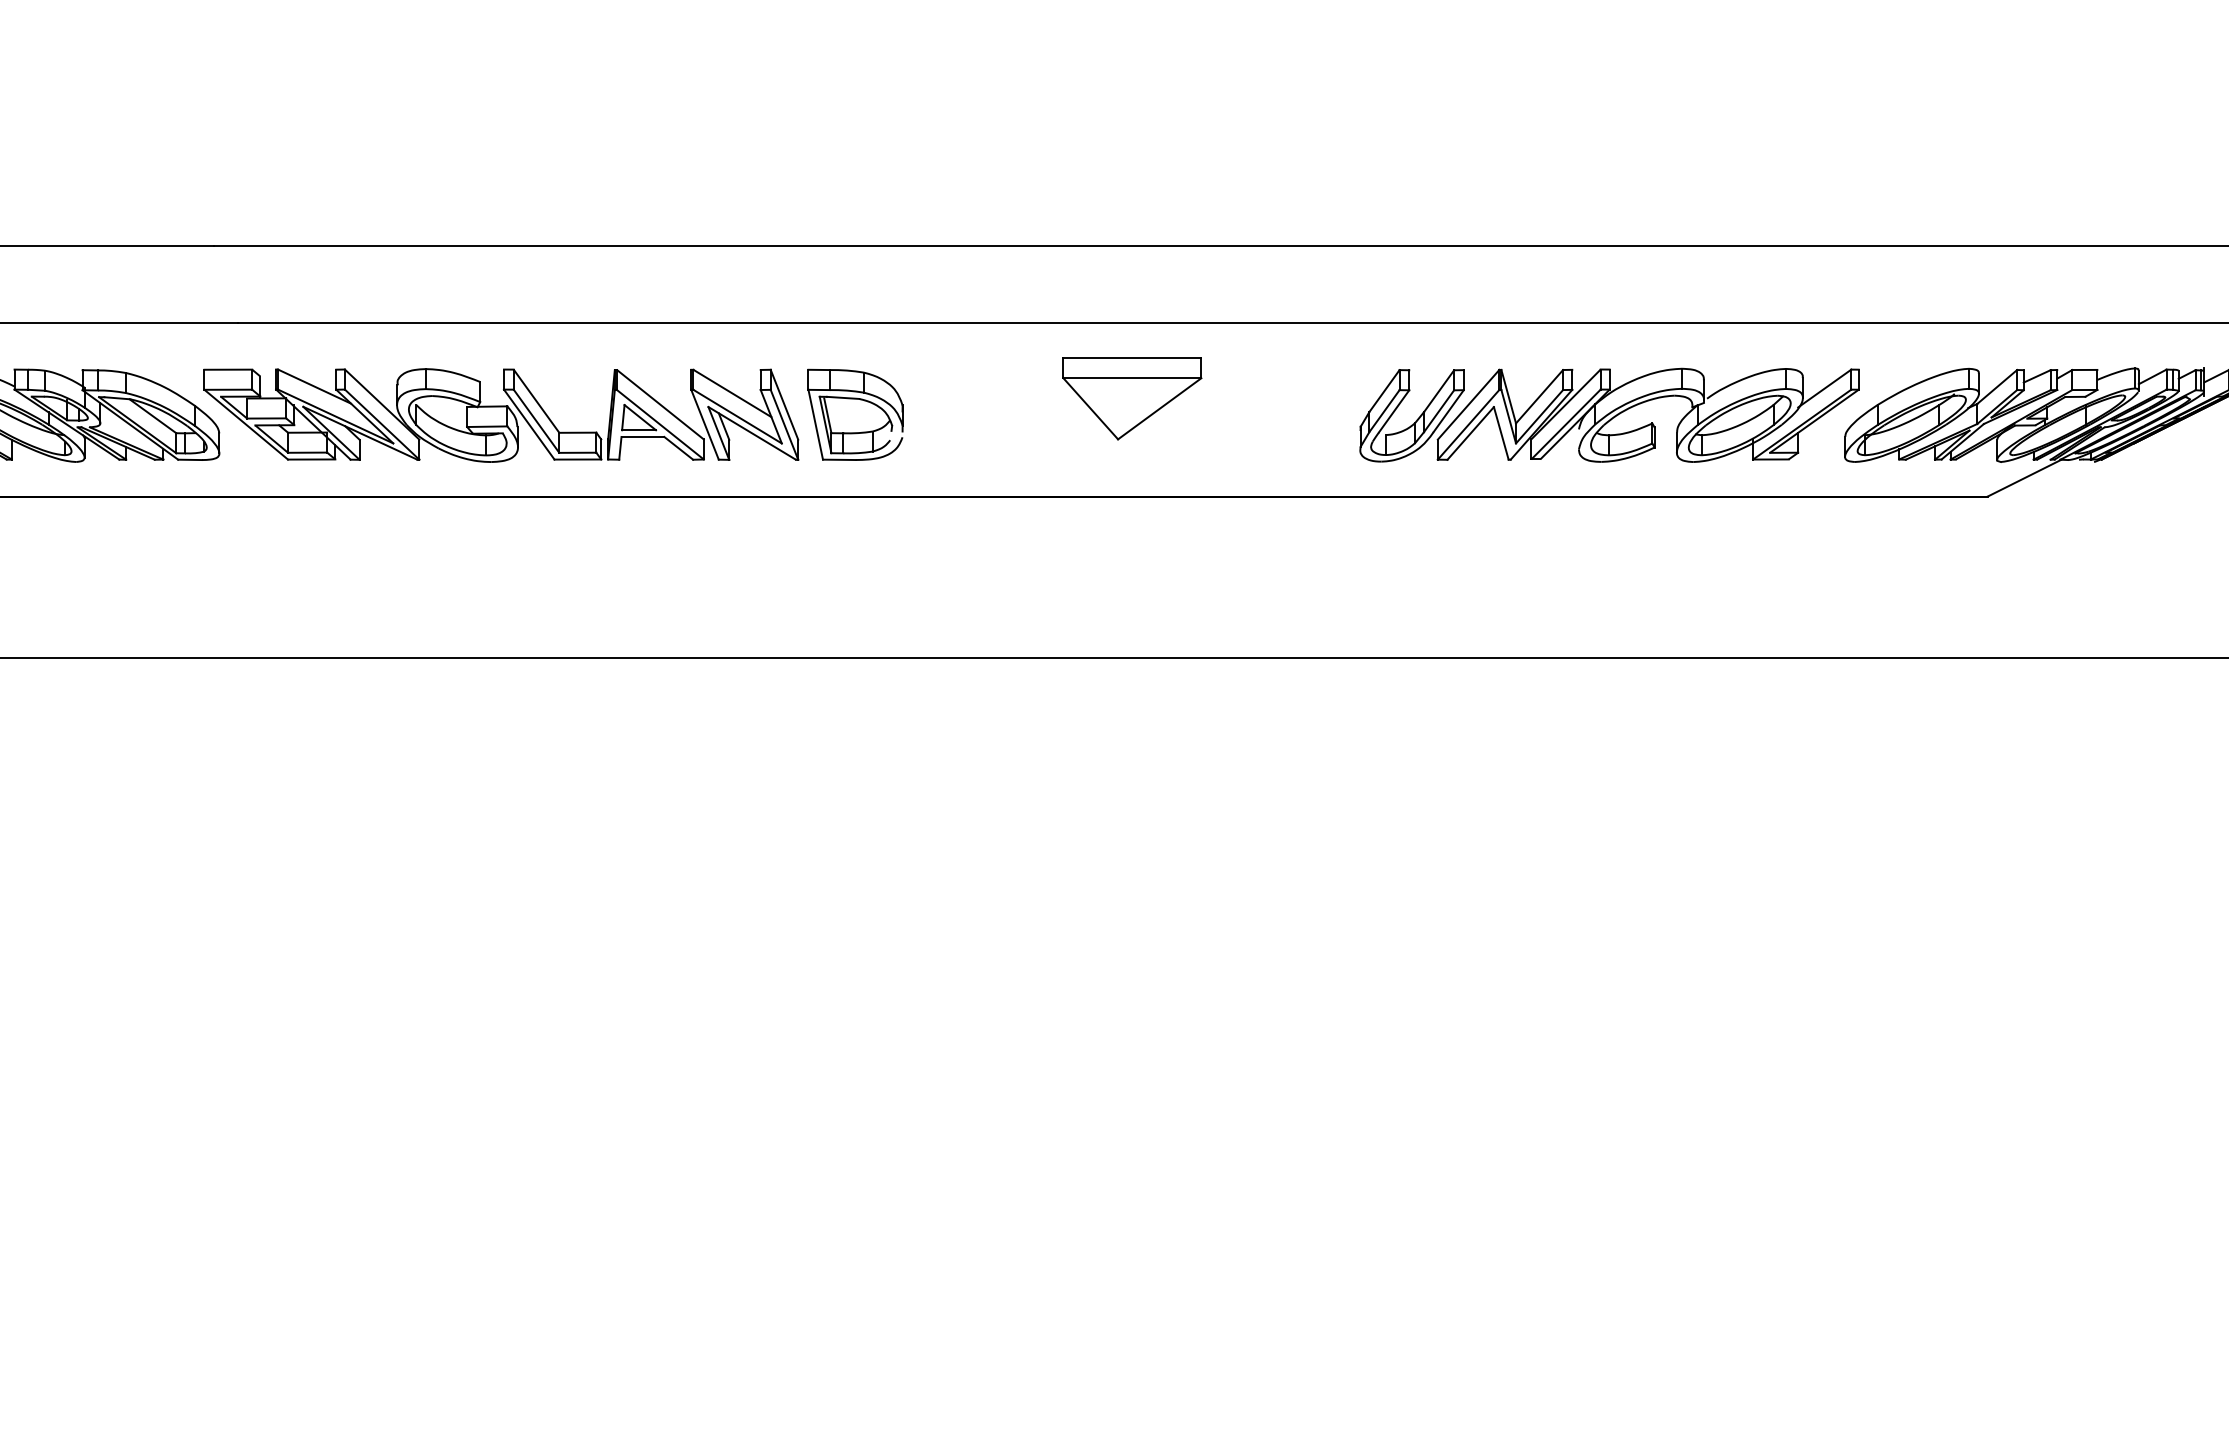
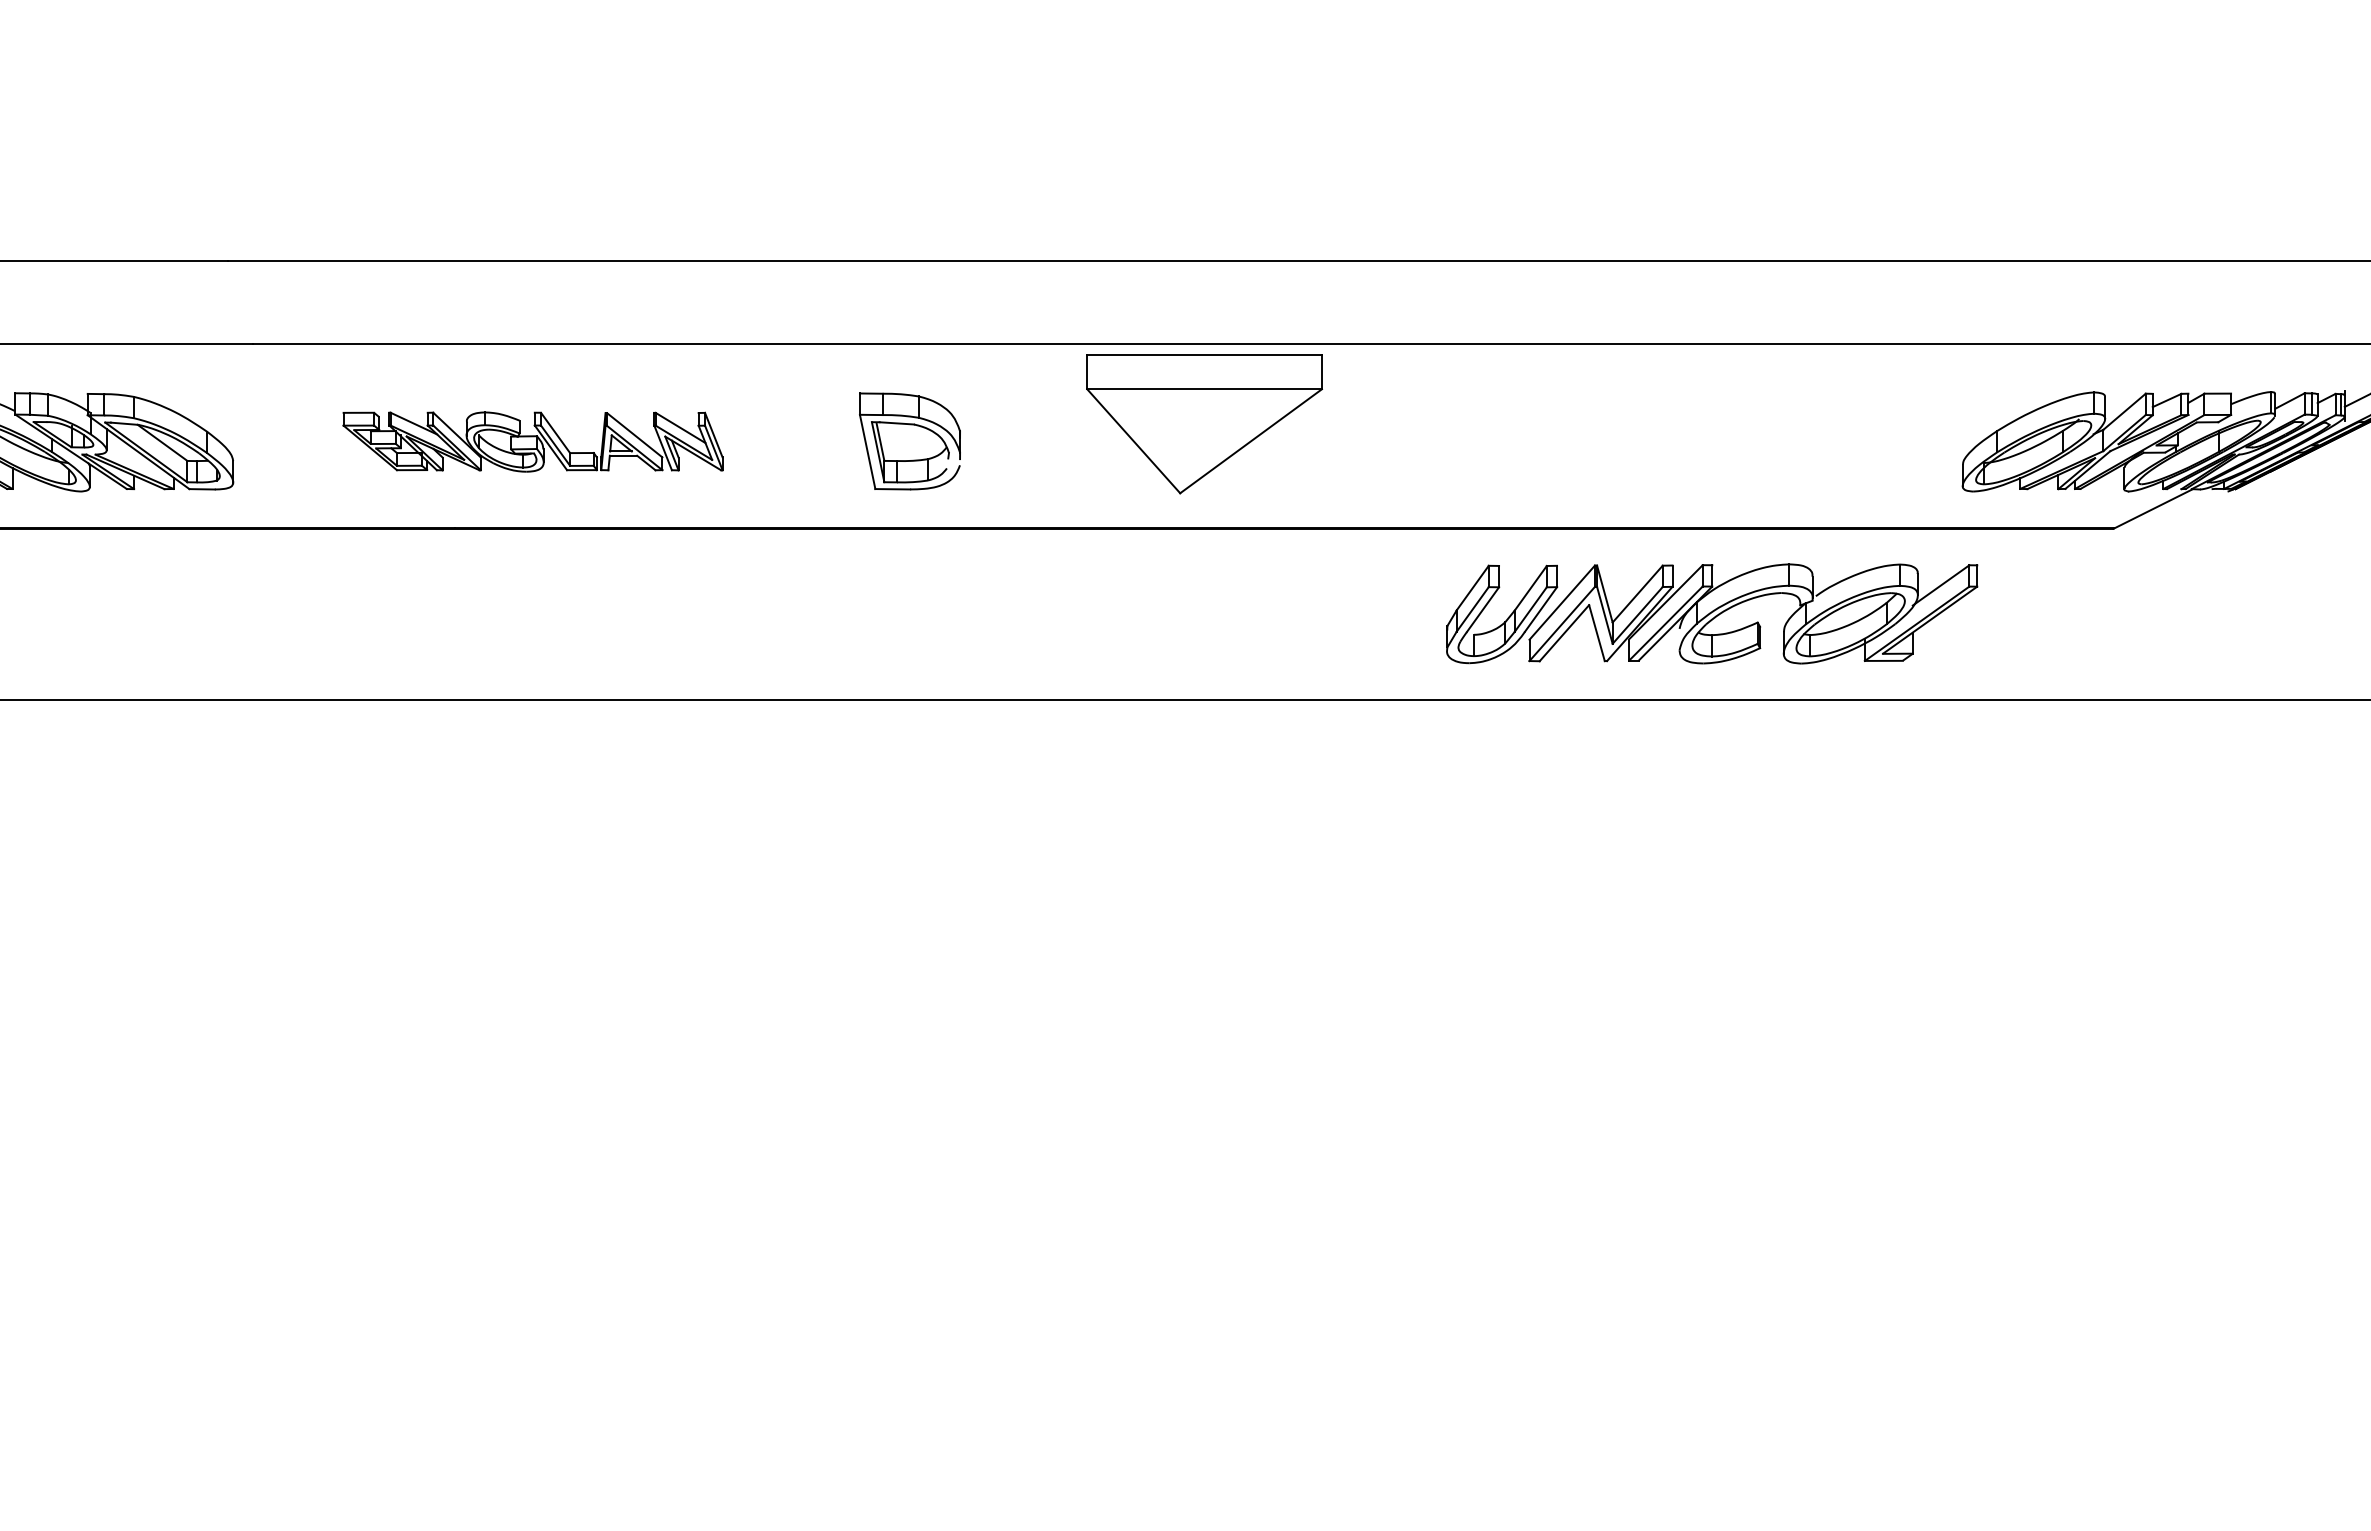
part: (1132, 398) -> (1204, 424), size x1.6
part: (500, 414) -> (532, 441), size x0.6
part: (1609, 414) -> (1712, 613), moved

